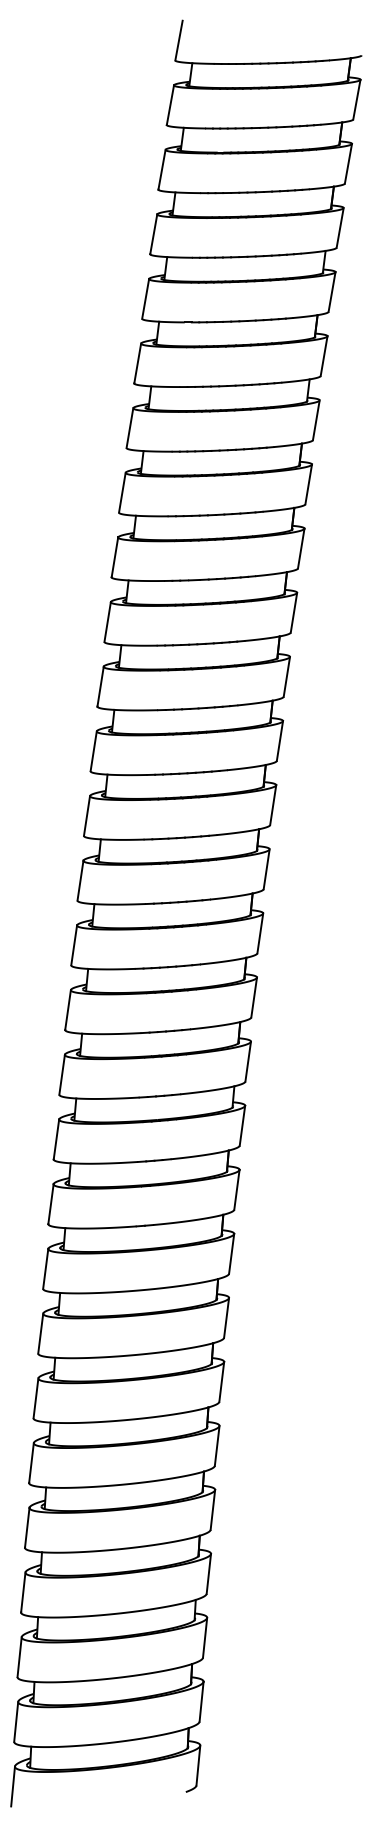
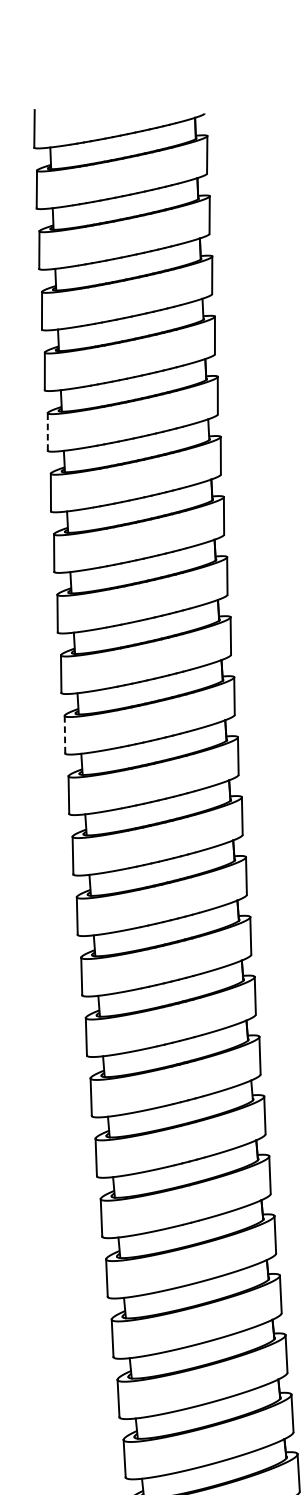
line: (137, 363) -> (47, 432), solid -> dashed
line: (100, 686) -> (64, 734), solid -> dashed

